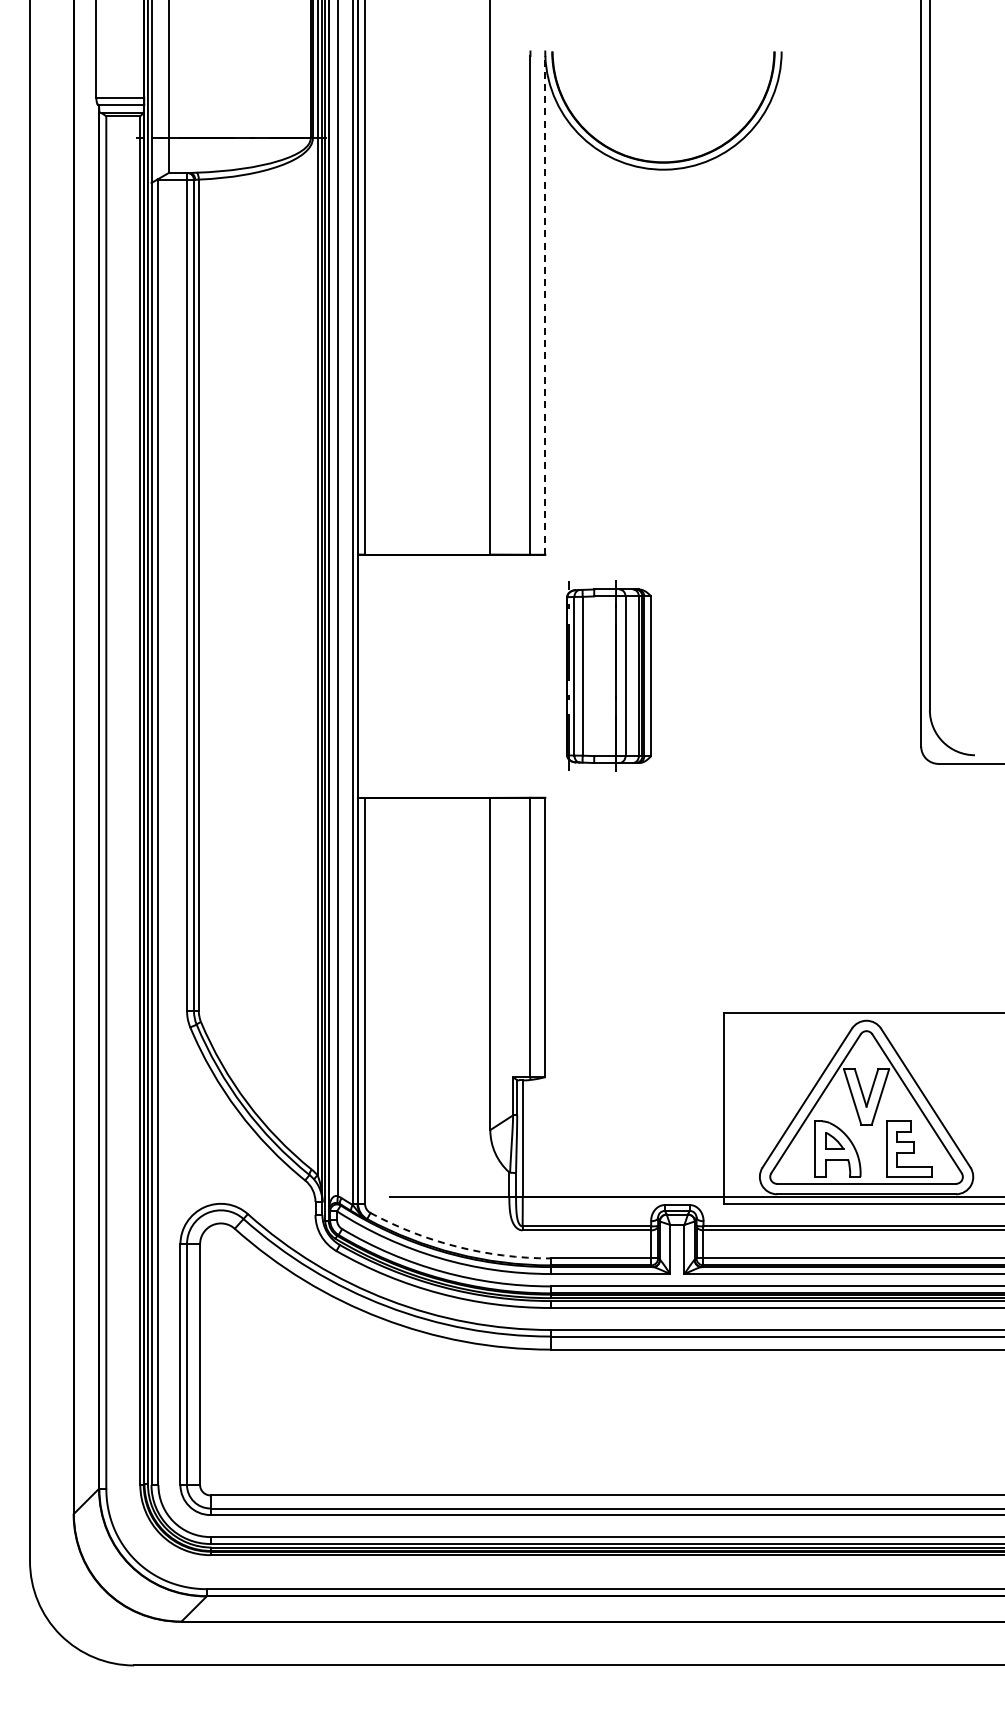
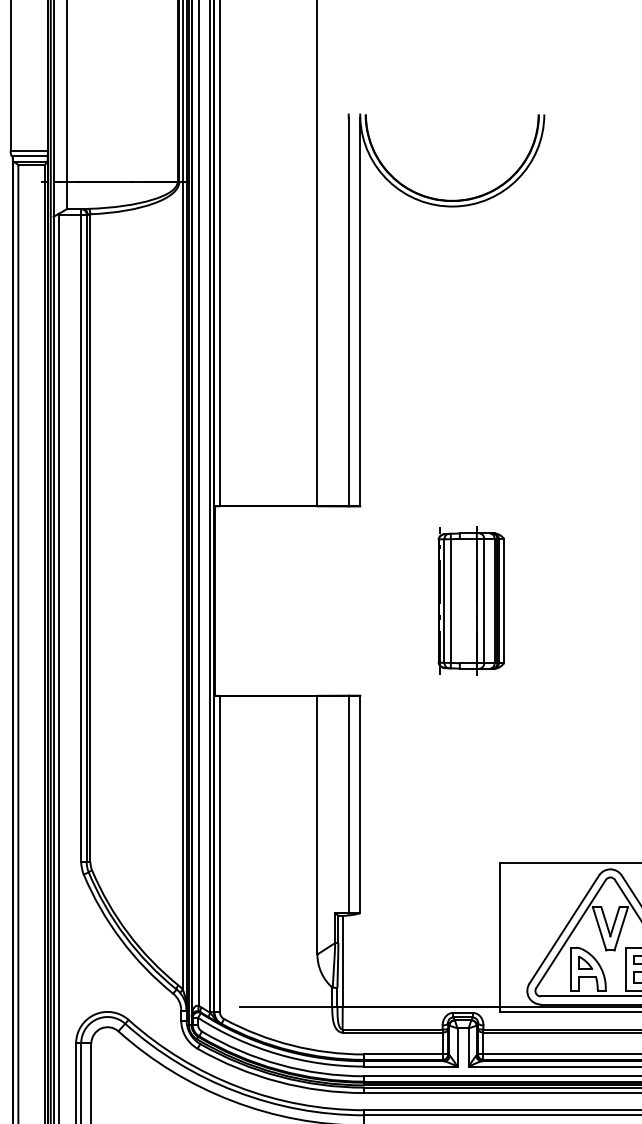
line: (545, 304) -> (360, 311), dashed -> solid
part: (608, 675) -> (470, 600), moved
arc: (457, 1246) -> (291, 1045), dashed -> solid

